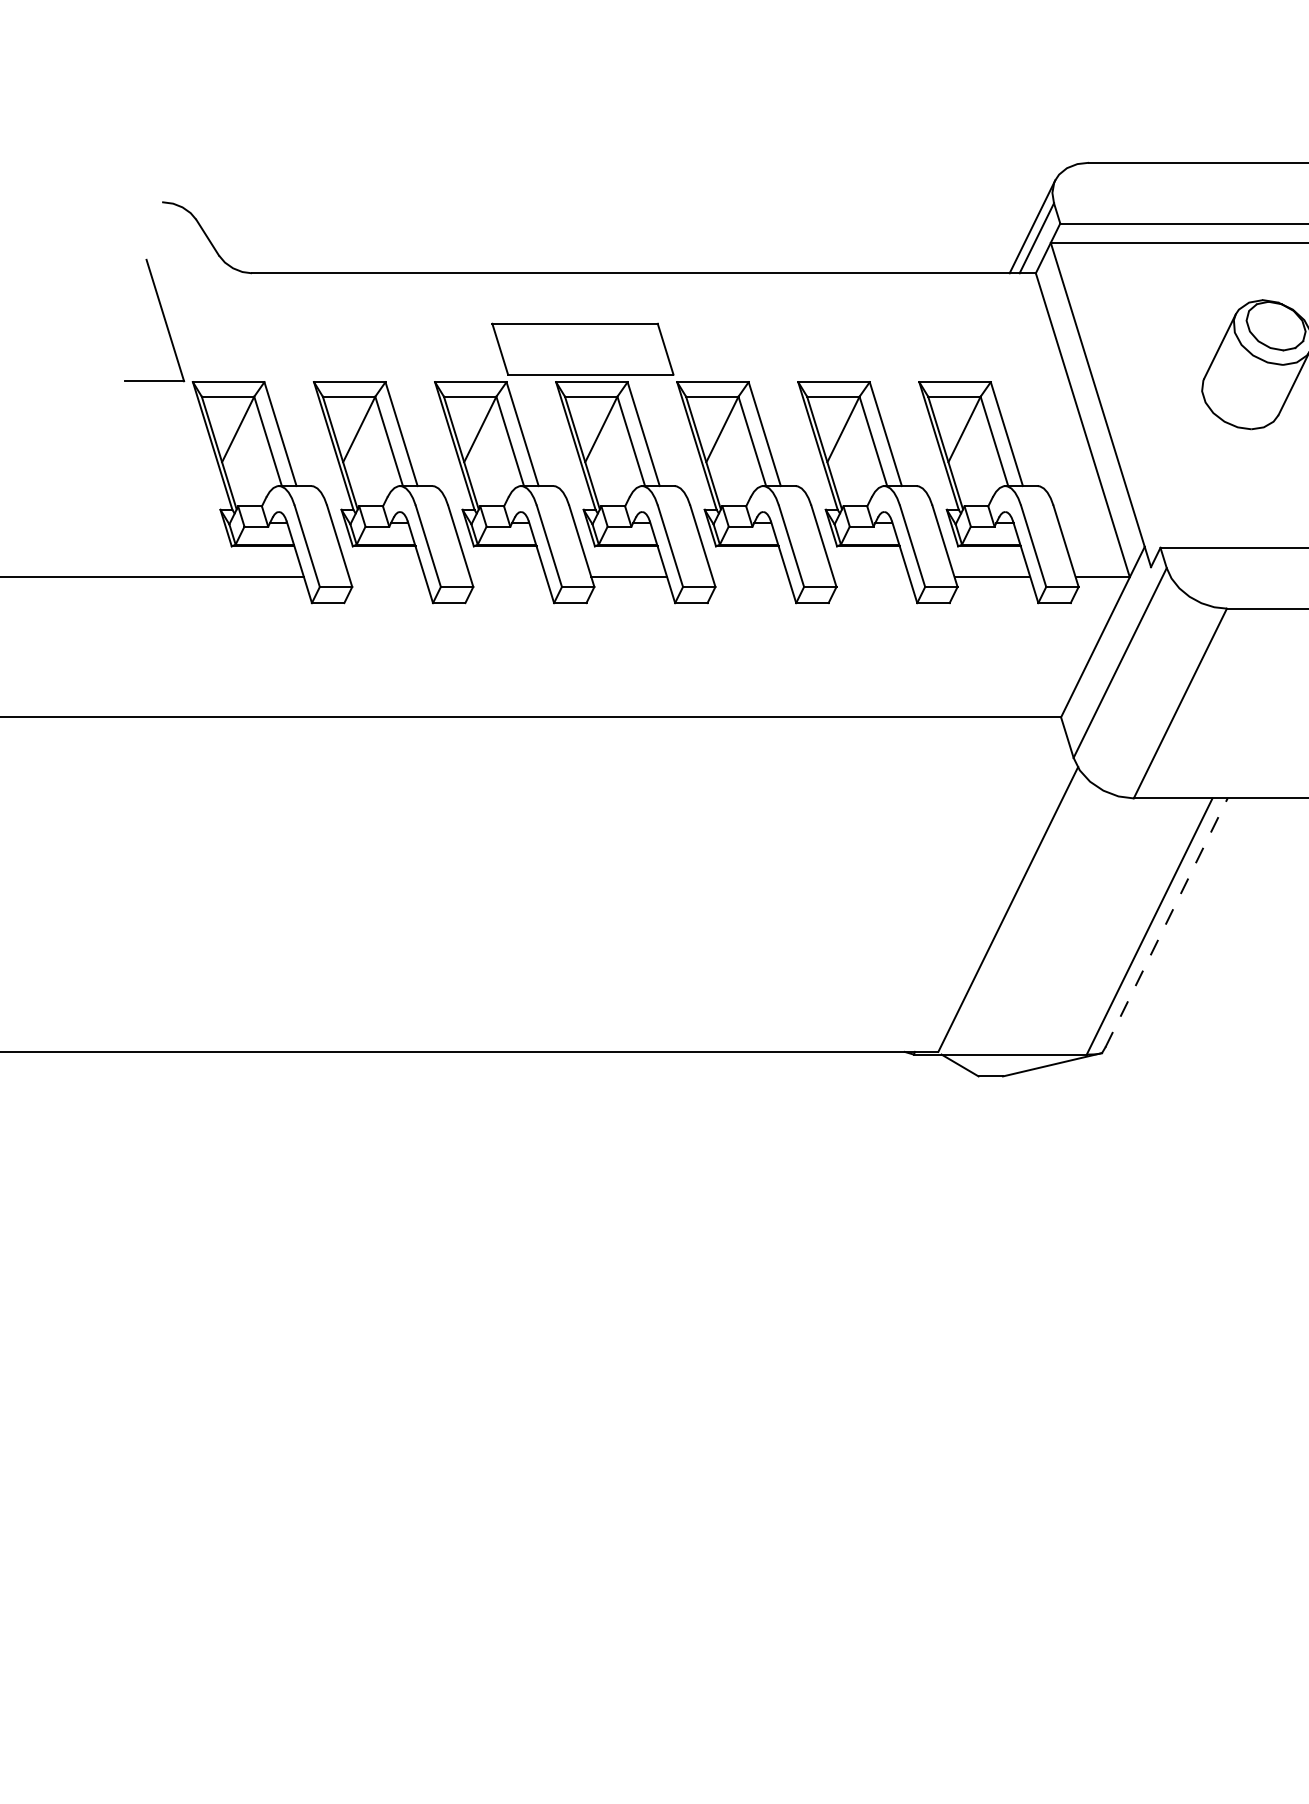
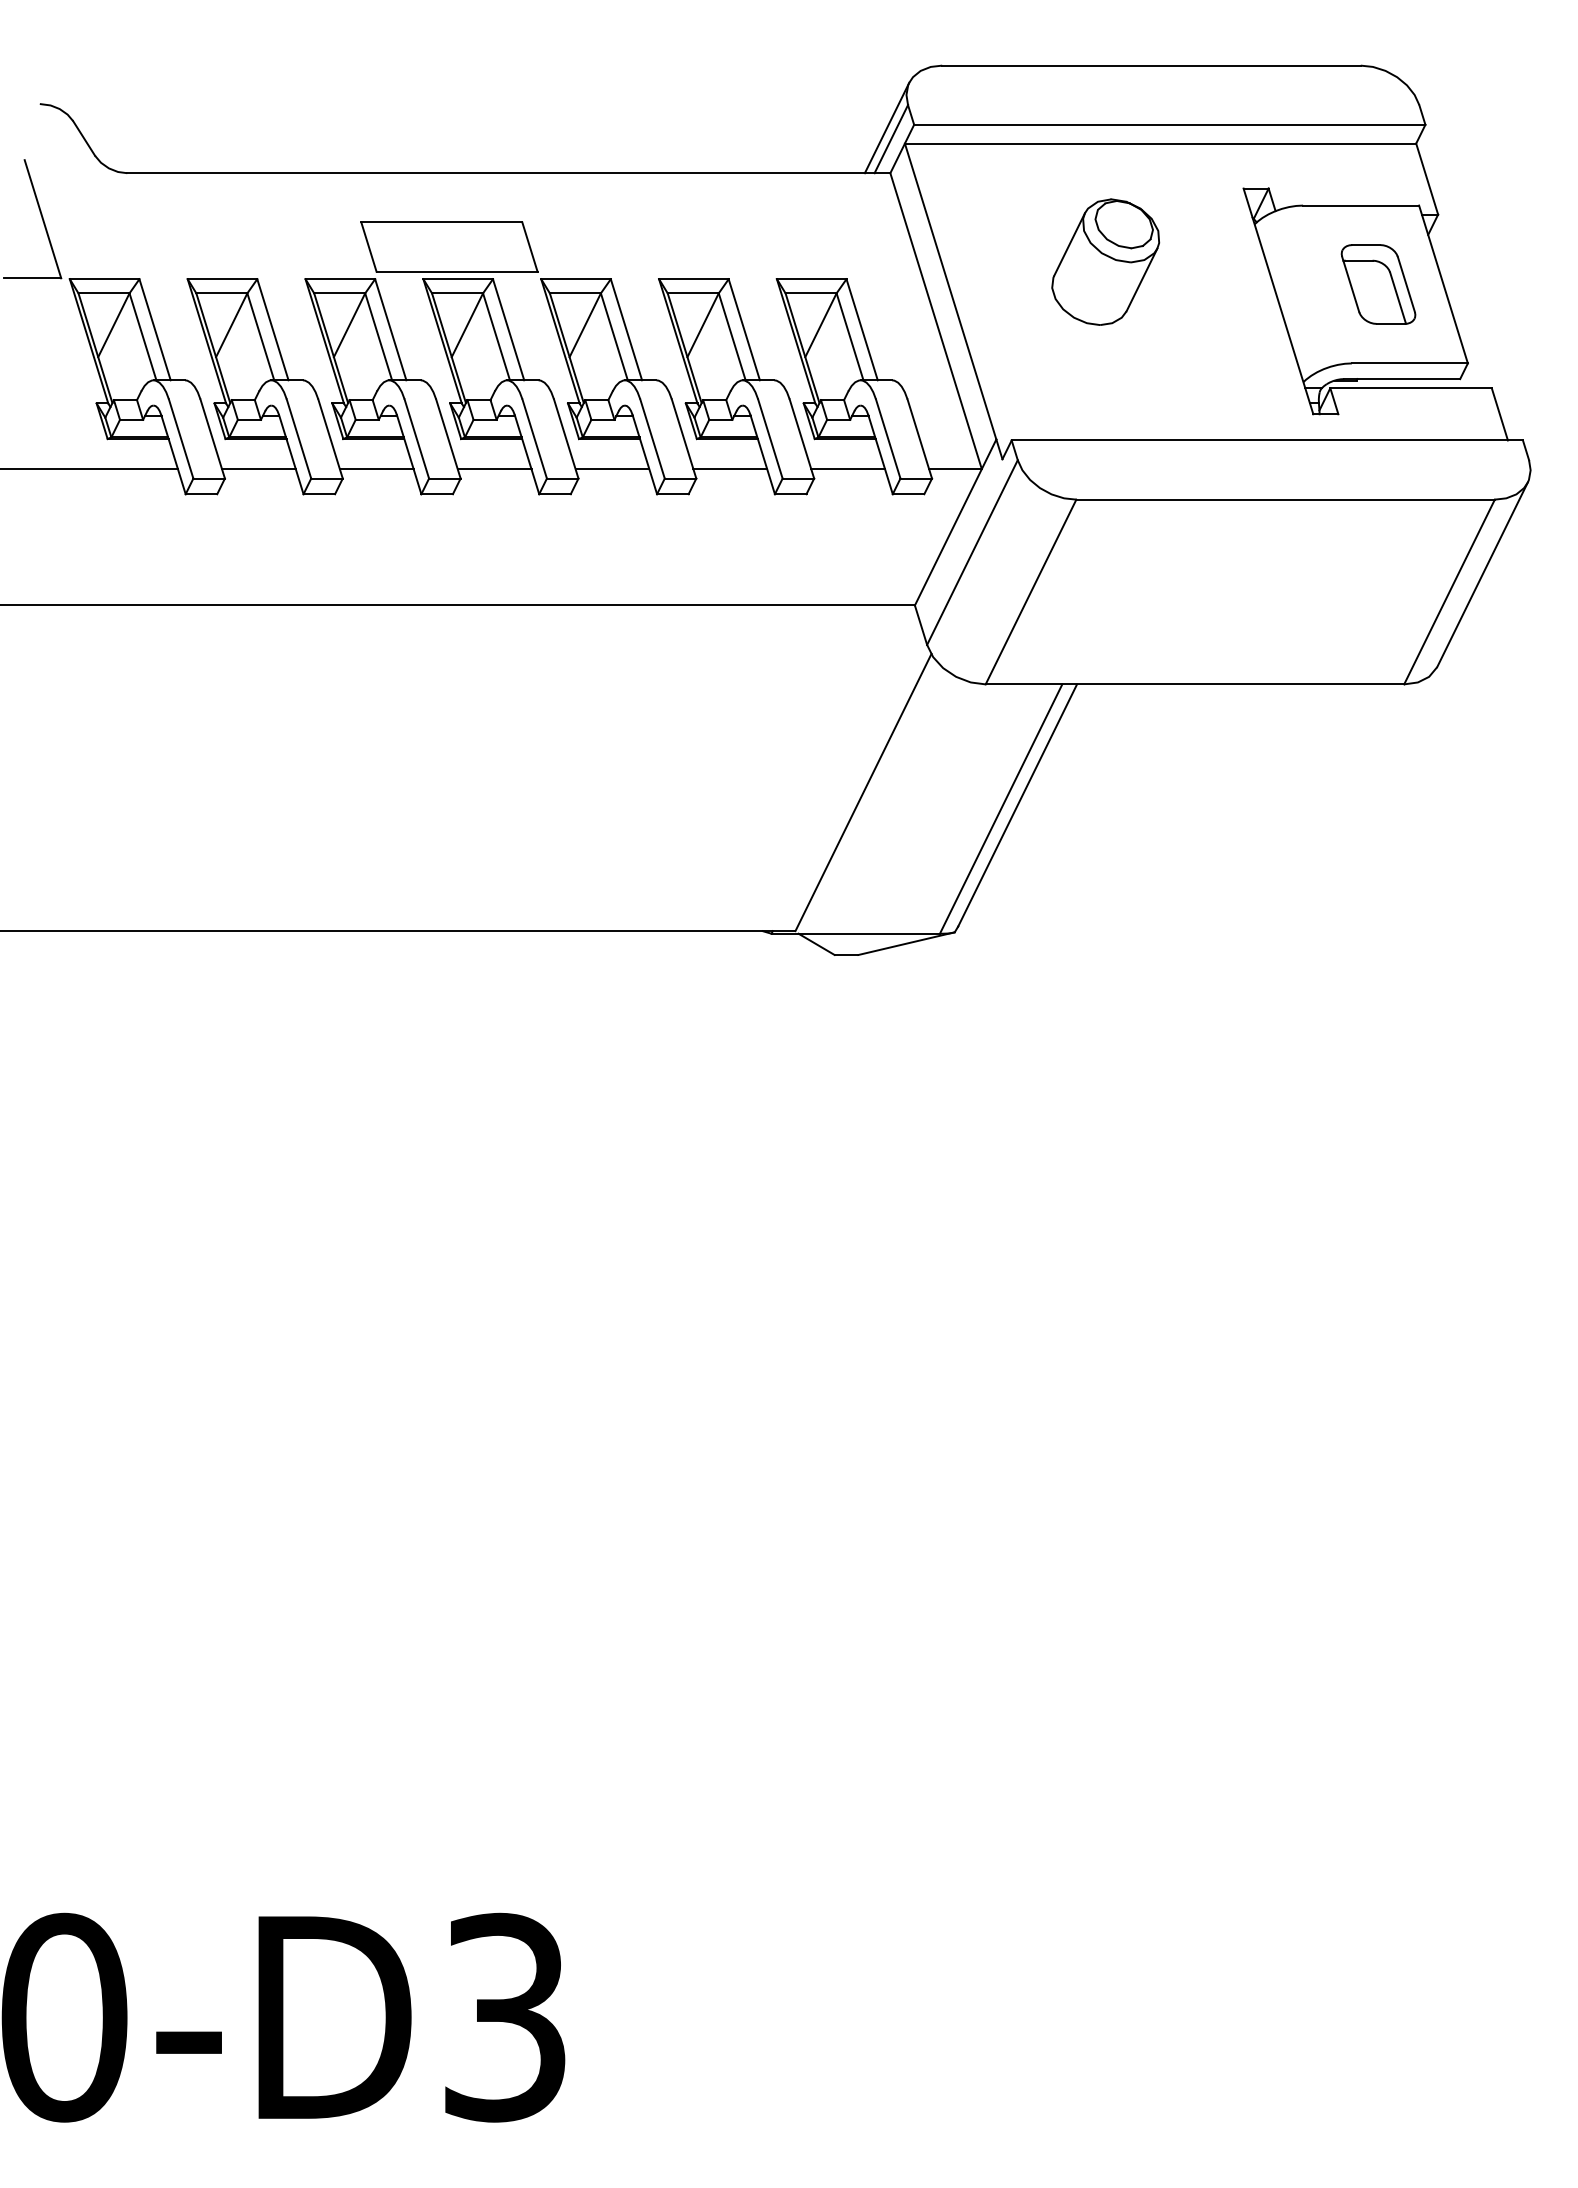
line: (386, 577) -> (258, 469), added
line: (507, 577) -> (376, 469), added
line: (750, 577) -> (612, 469), added
line: (871, 577) -> (730, 469), added
line: (1166, 922) -> (1017, 805), dashed -> solid

